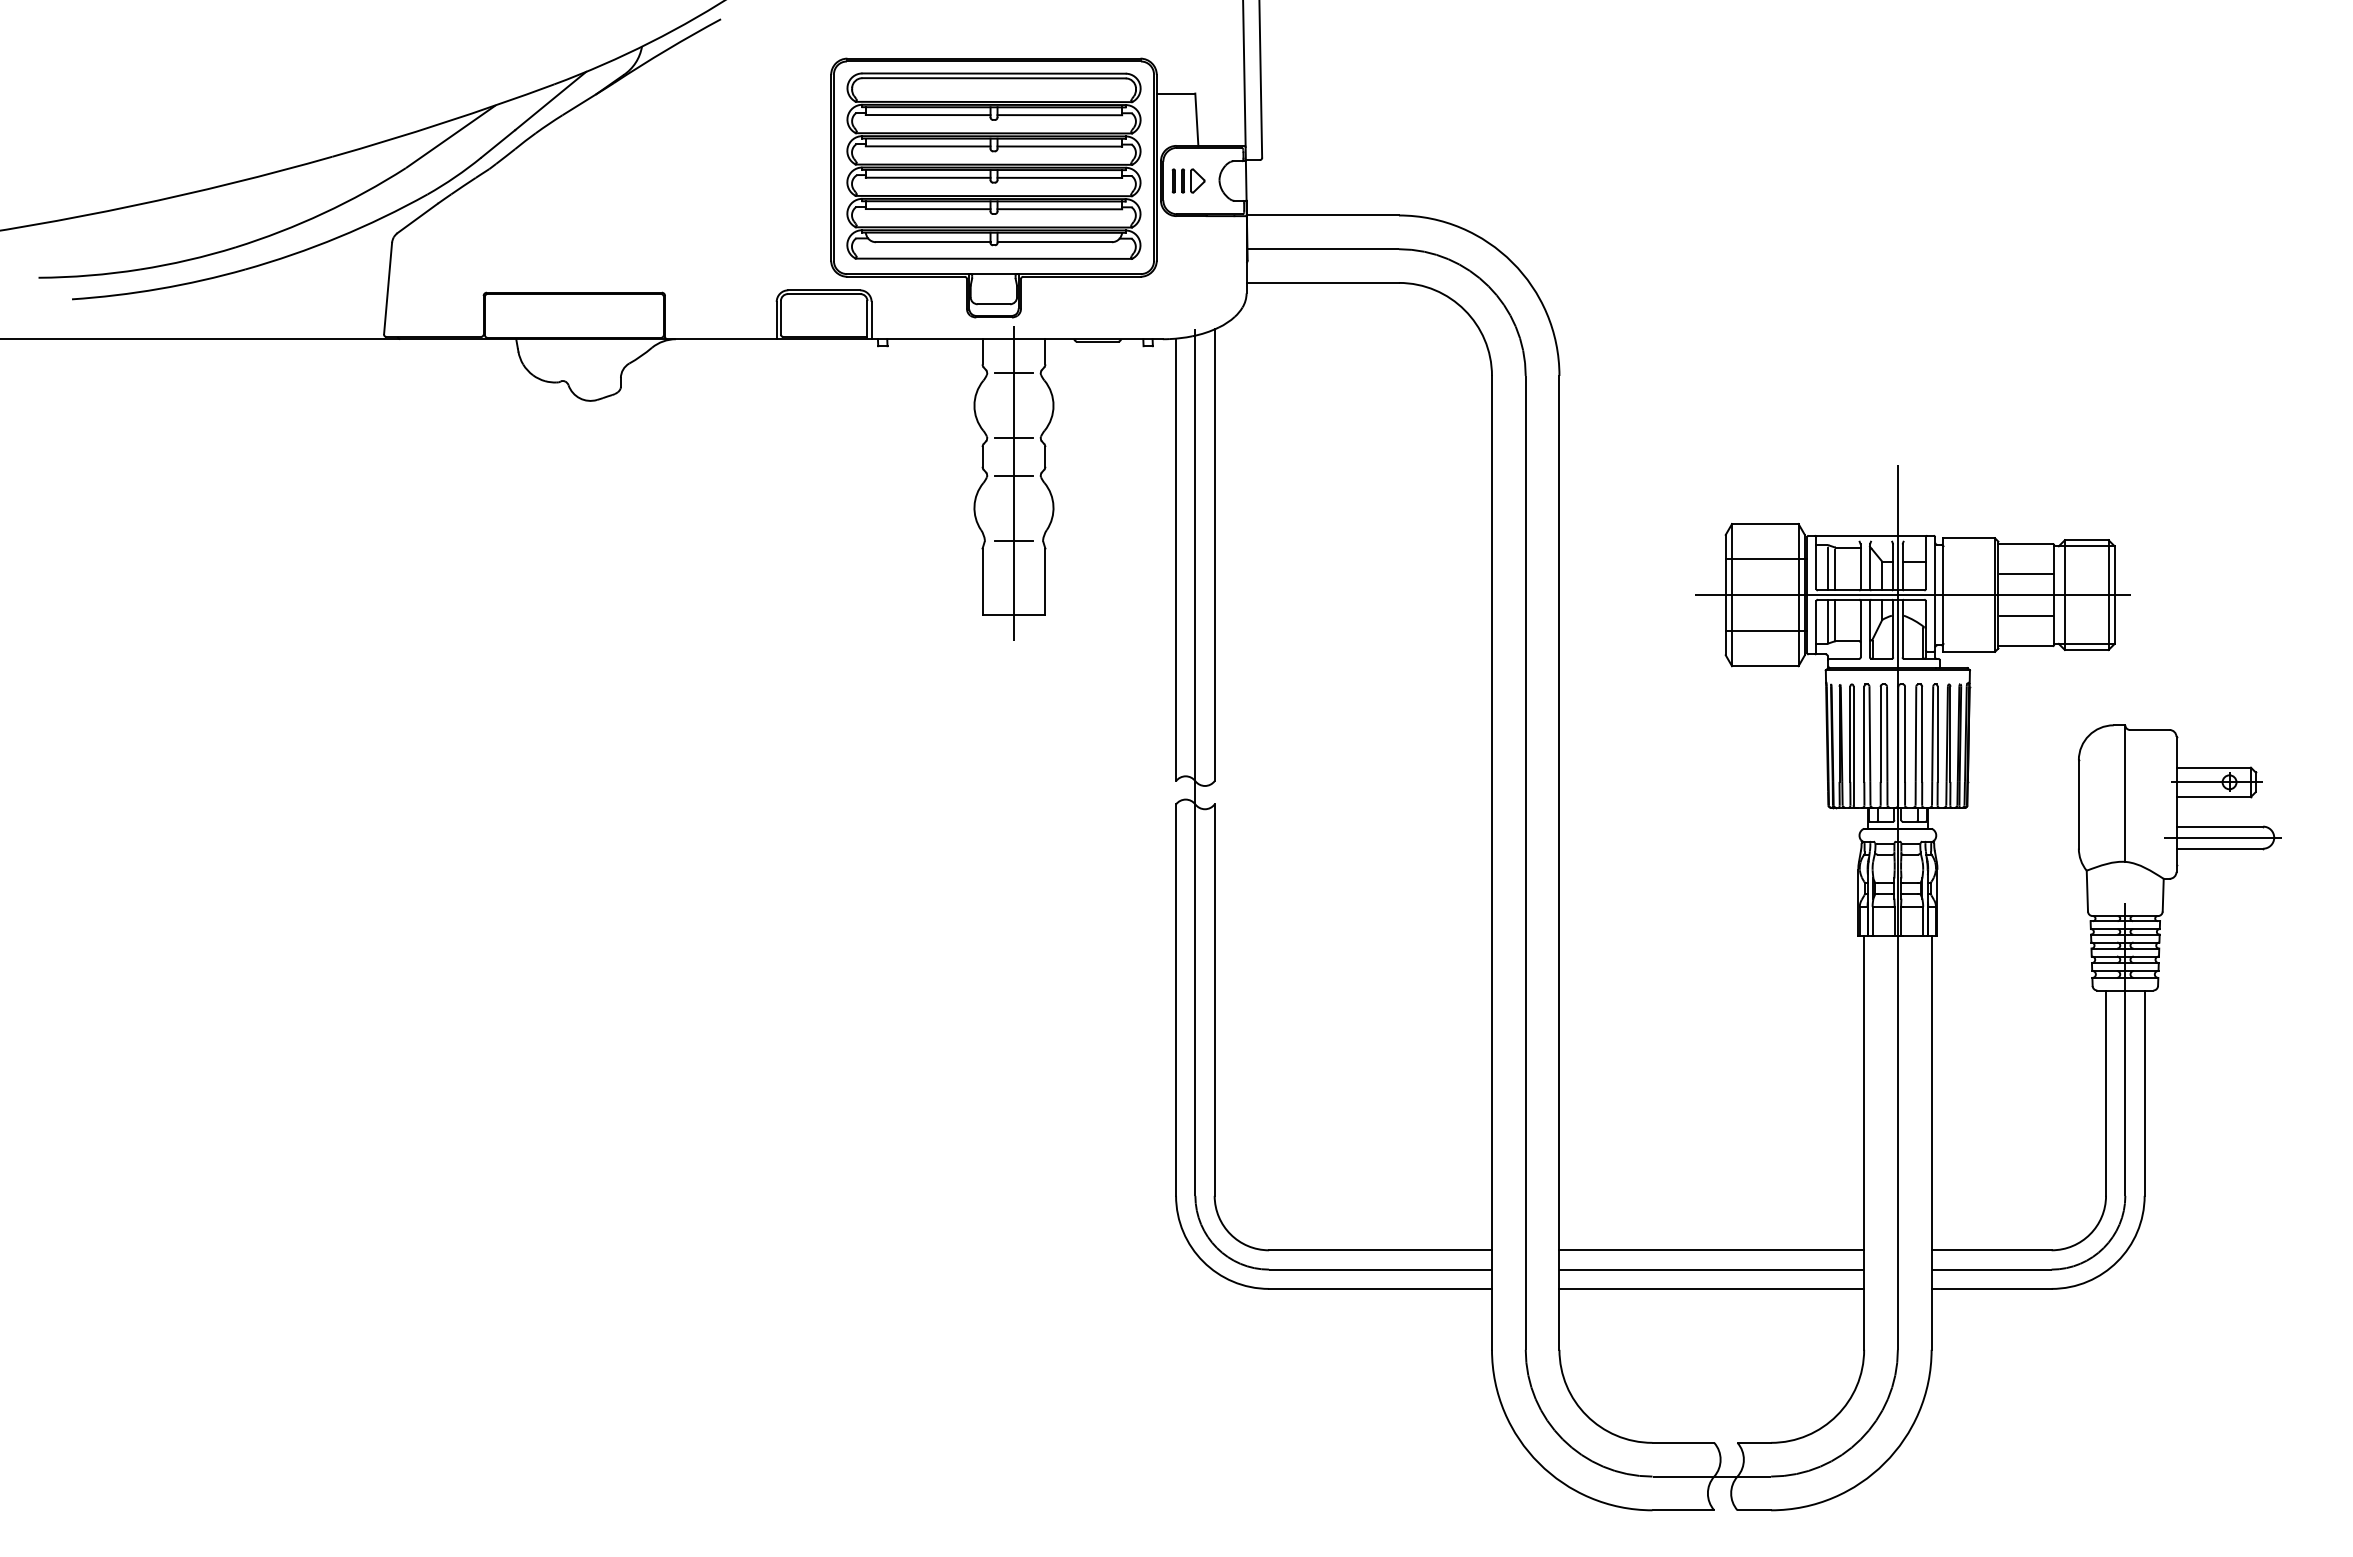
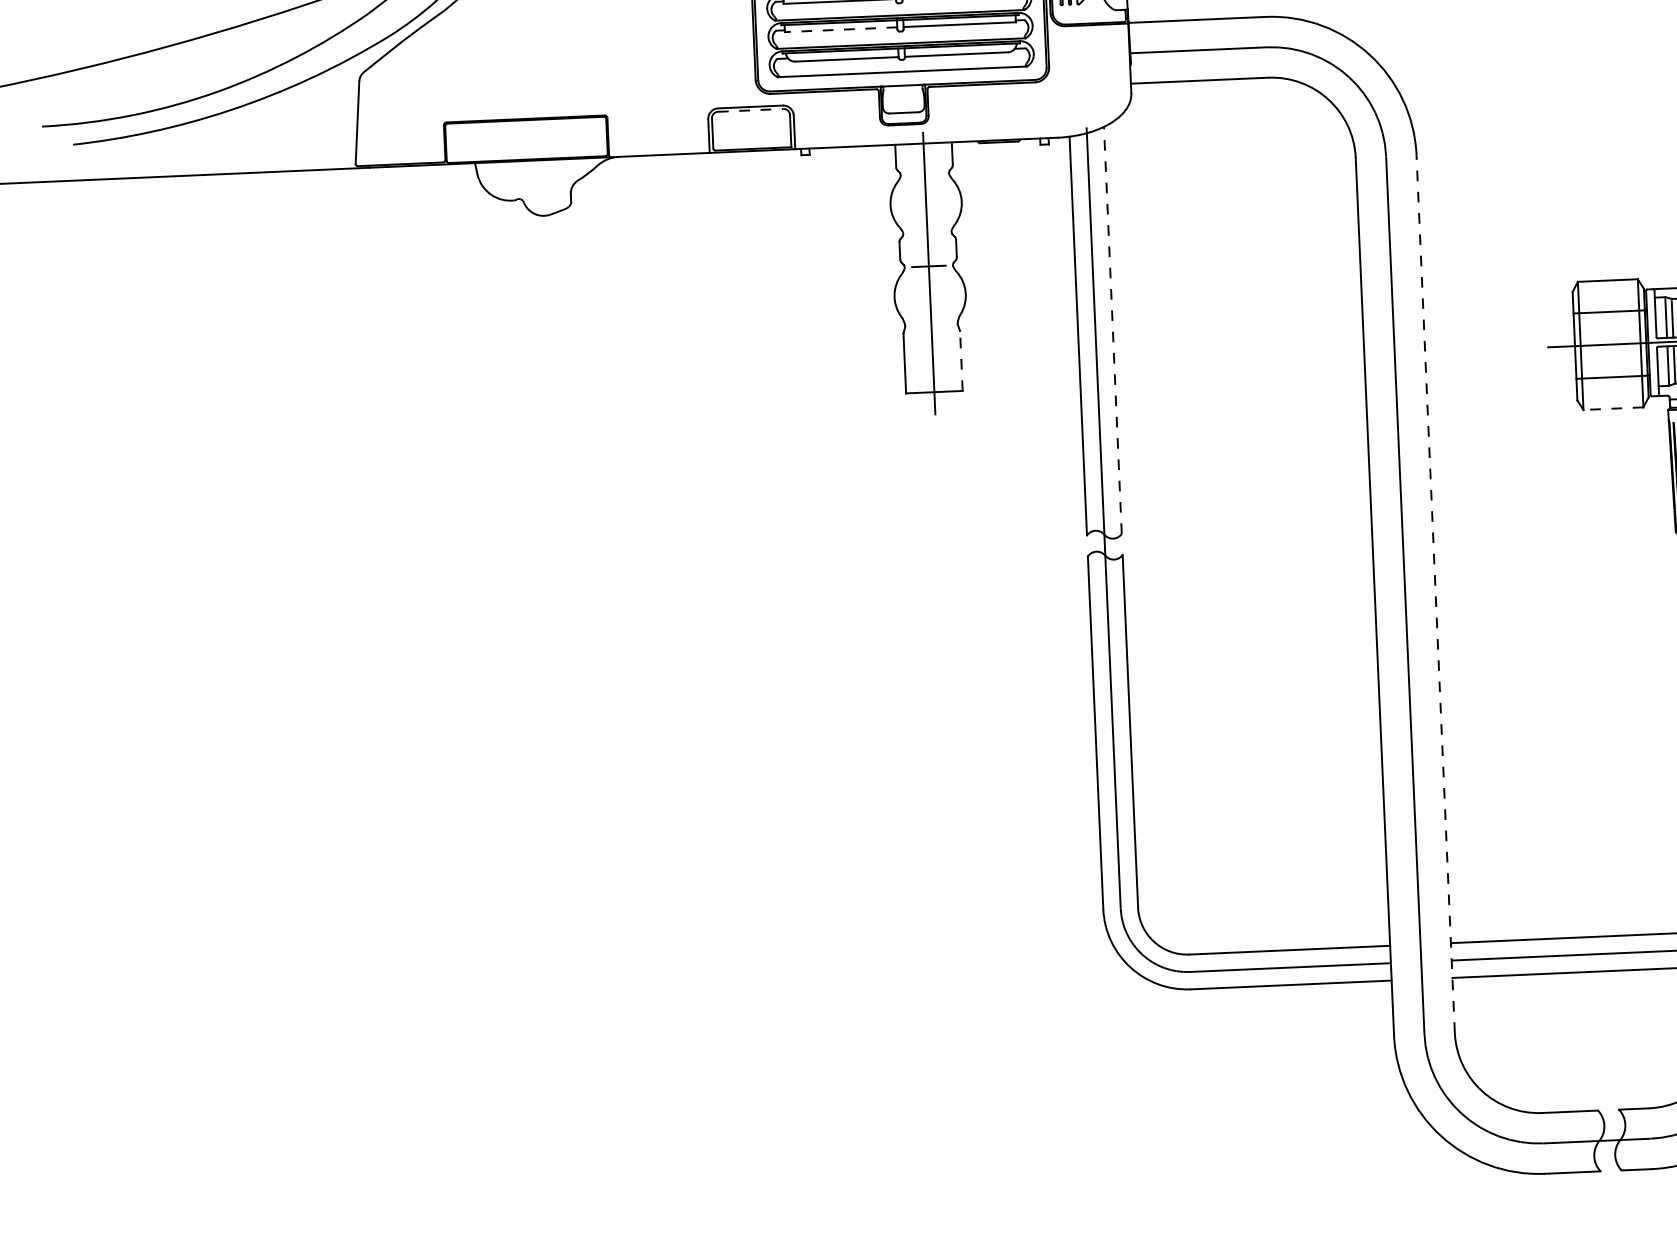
line: (927, 209) -> (840, 30), solid -> dashed
line: (824, 294) -> (751, 110), solid -> dashed
line: (1013, 373) -> (924, 174), removed
line: (1013, 438) -> (927, 233), removed
line: (1013, 540) -> (931, 324), removed
line: (1214, 555) -> (1112, 330), solid -> dashed
line: (1045, 582) -> (961, 361), solid -> dashed
line: (1764, 666) -> (1612, 408), solid -> dashed
line: (1559, 862) -> (1435, 593), solid -> dashed

